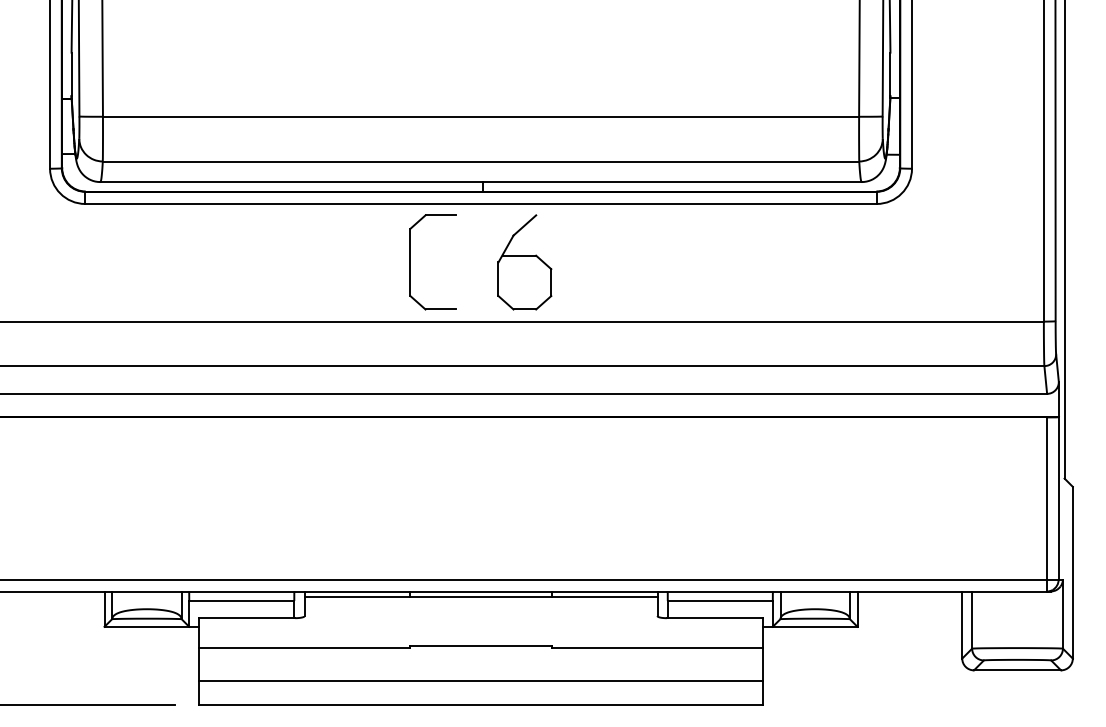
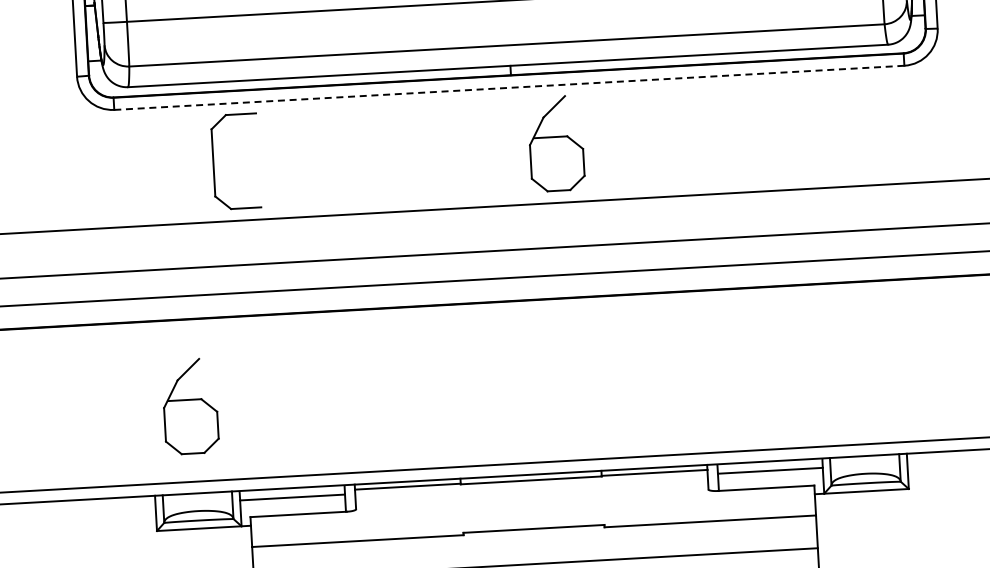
line: (481, 204) -> (509, 88), solid -> dashed
part: (410, 262) -> (213, 162), moved
part: (144, 504) -> (190, 406), added

